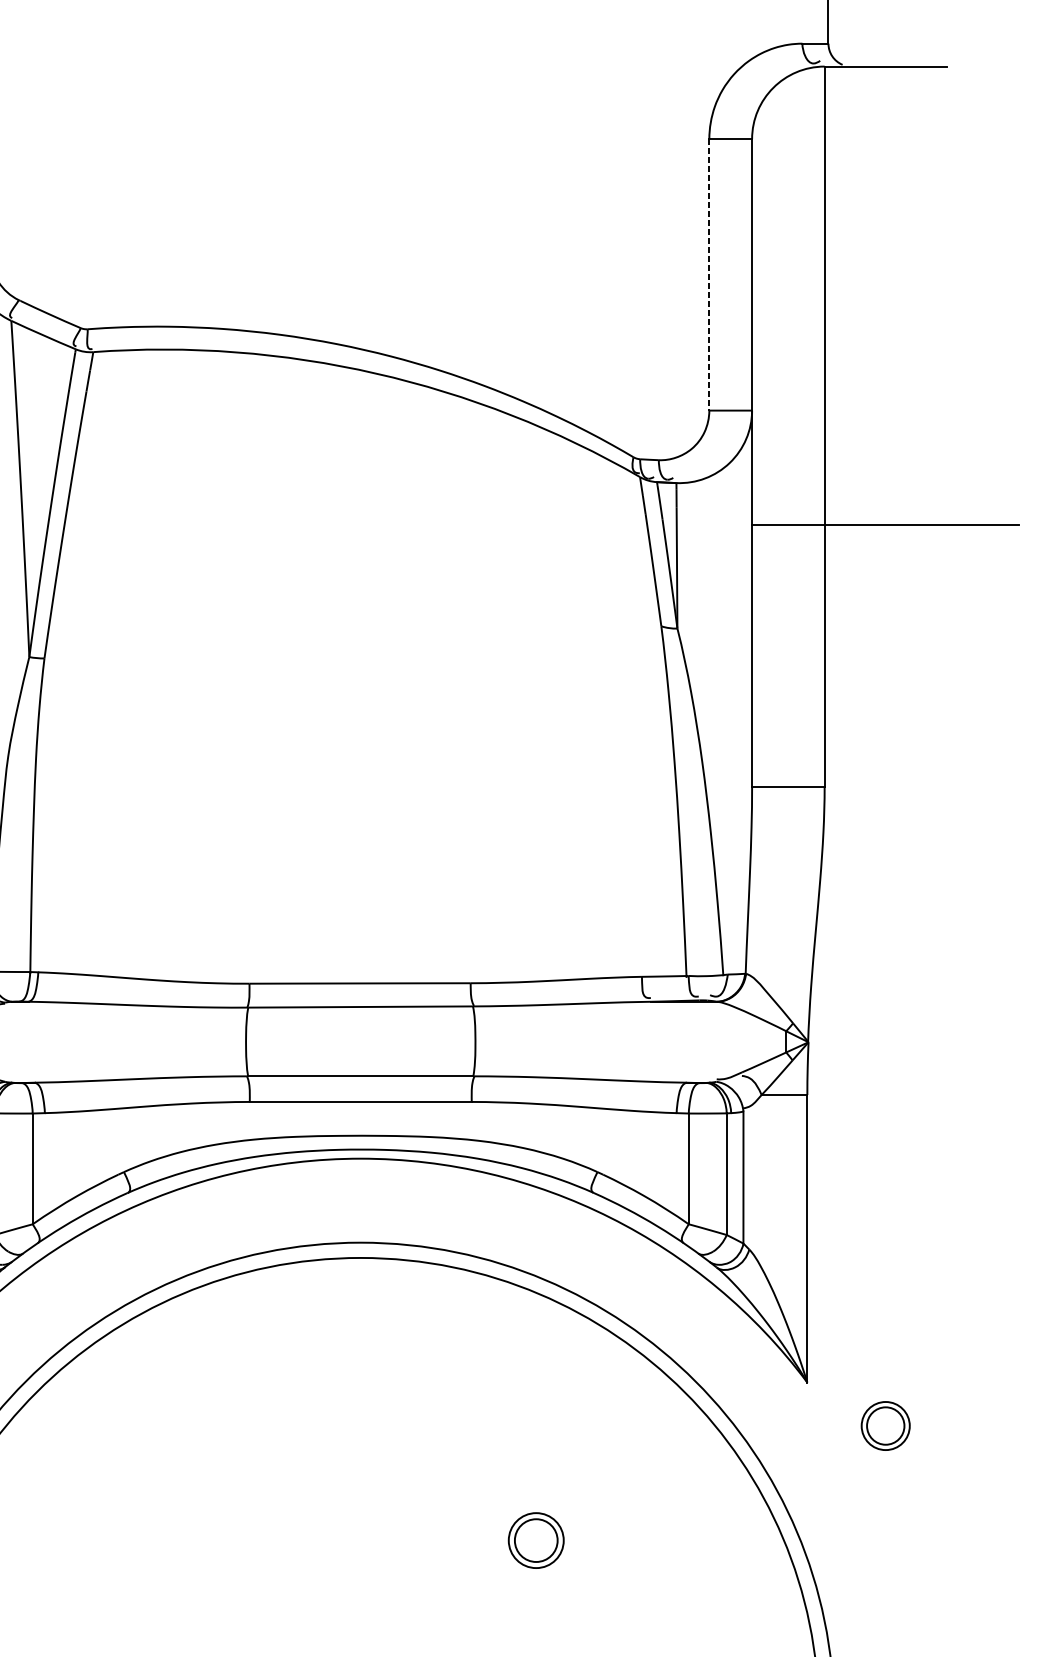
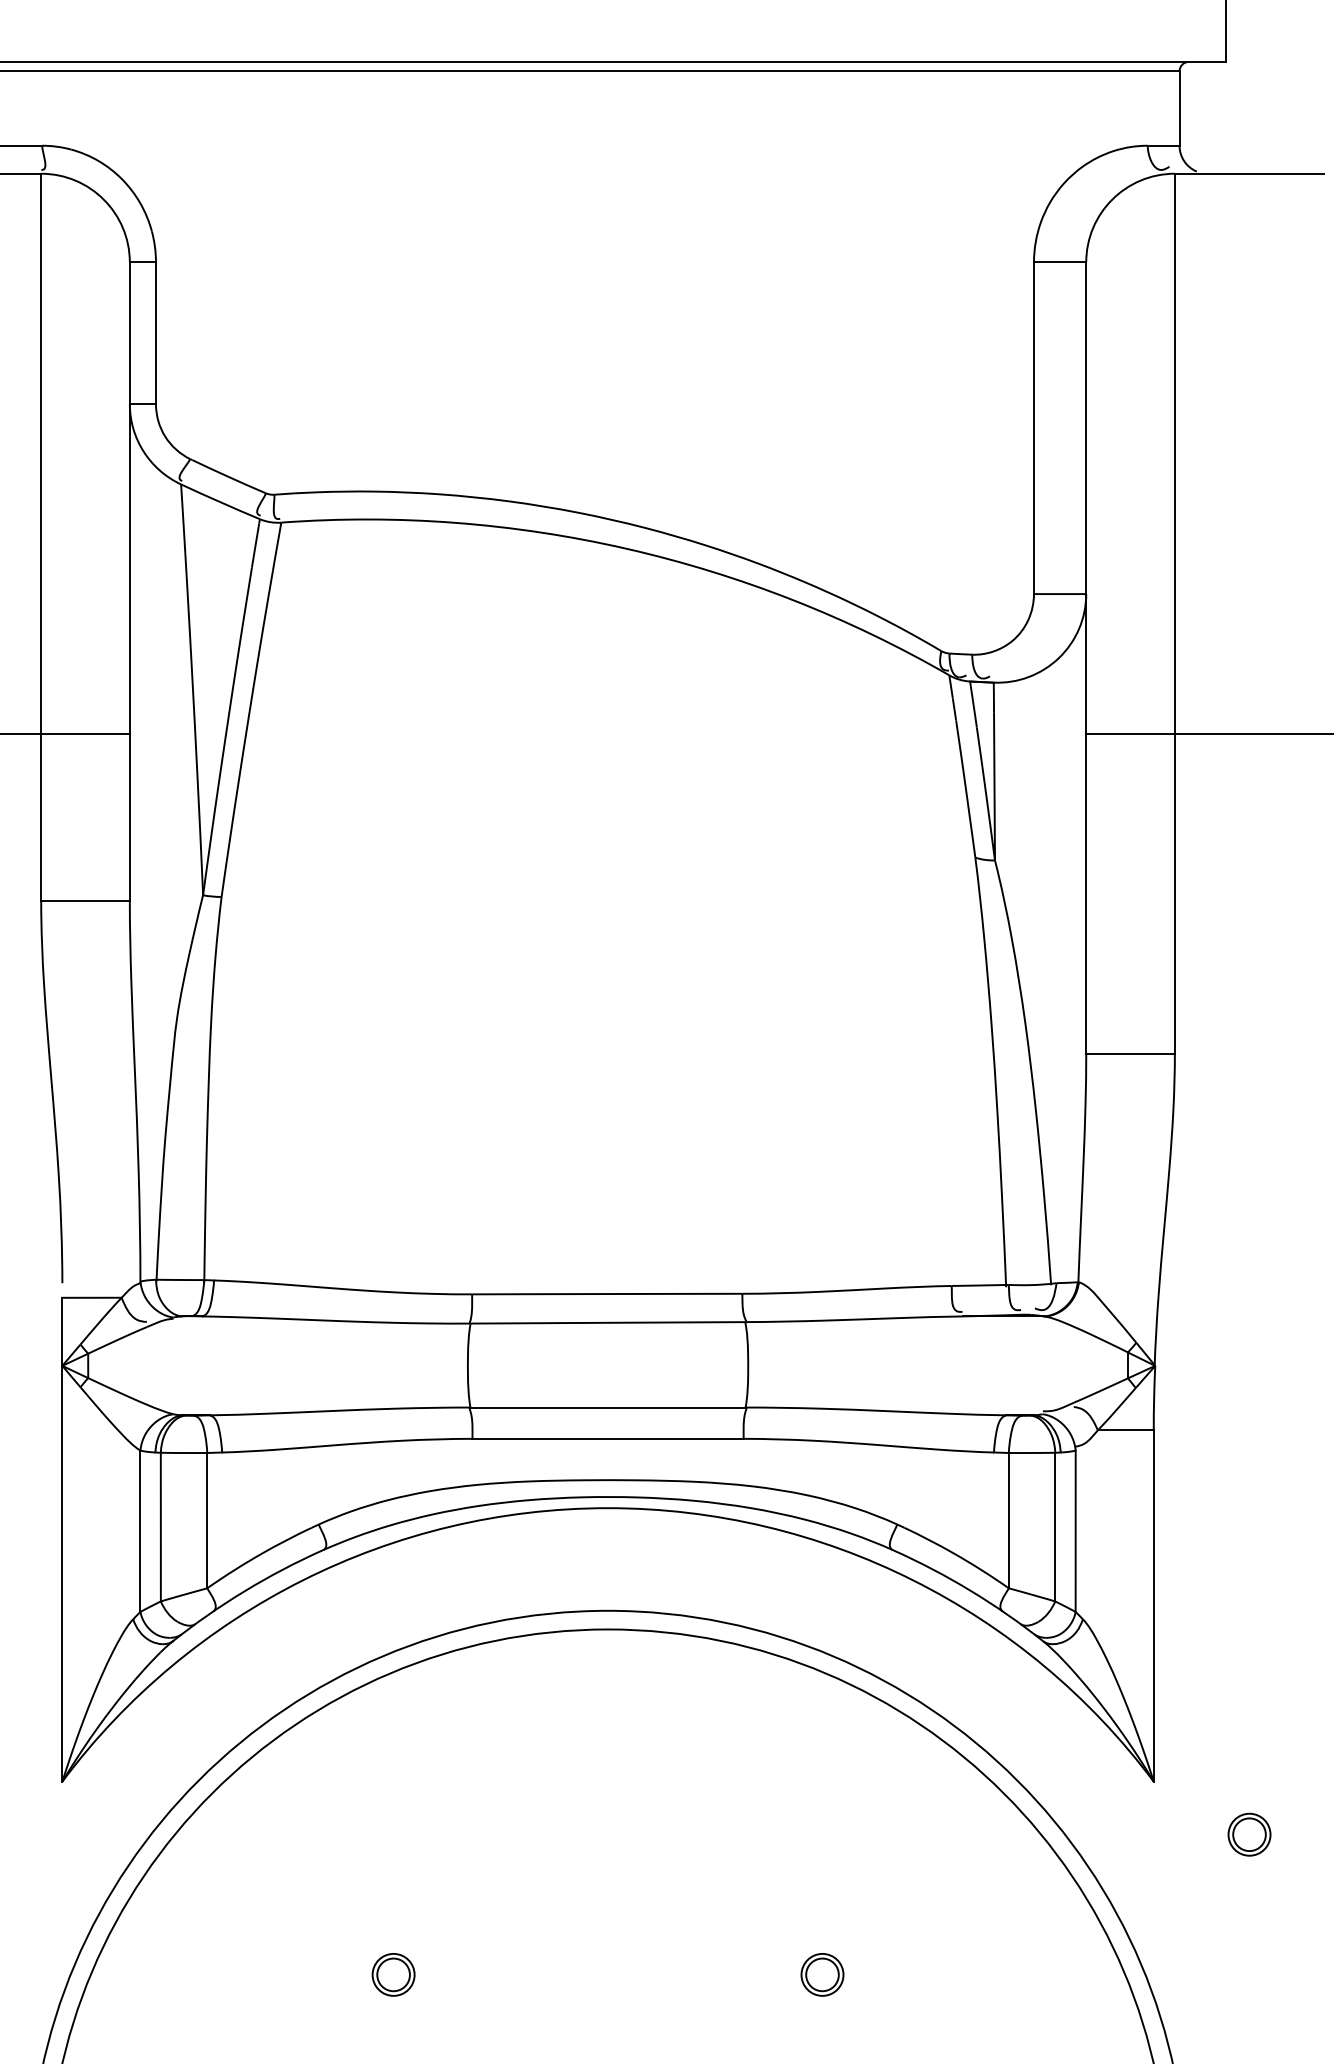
line: (708, 275) -> (1033, 428), dashed -> solid
part: (885, 1425) -> (1249, 1834), size x0.71
part: (185, 1540) -> (393, 1974), added
part: (536, 1540) -> (822, 1974), size x0.62

